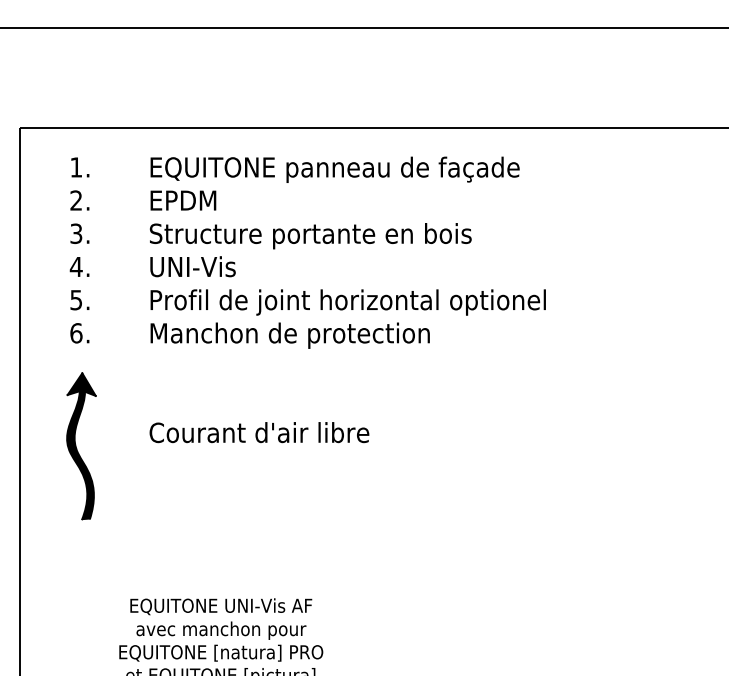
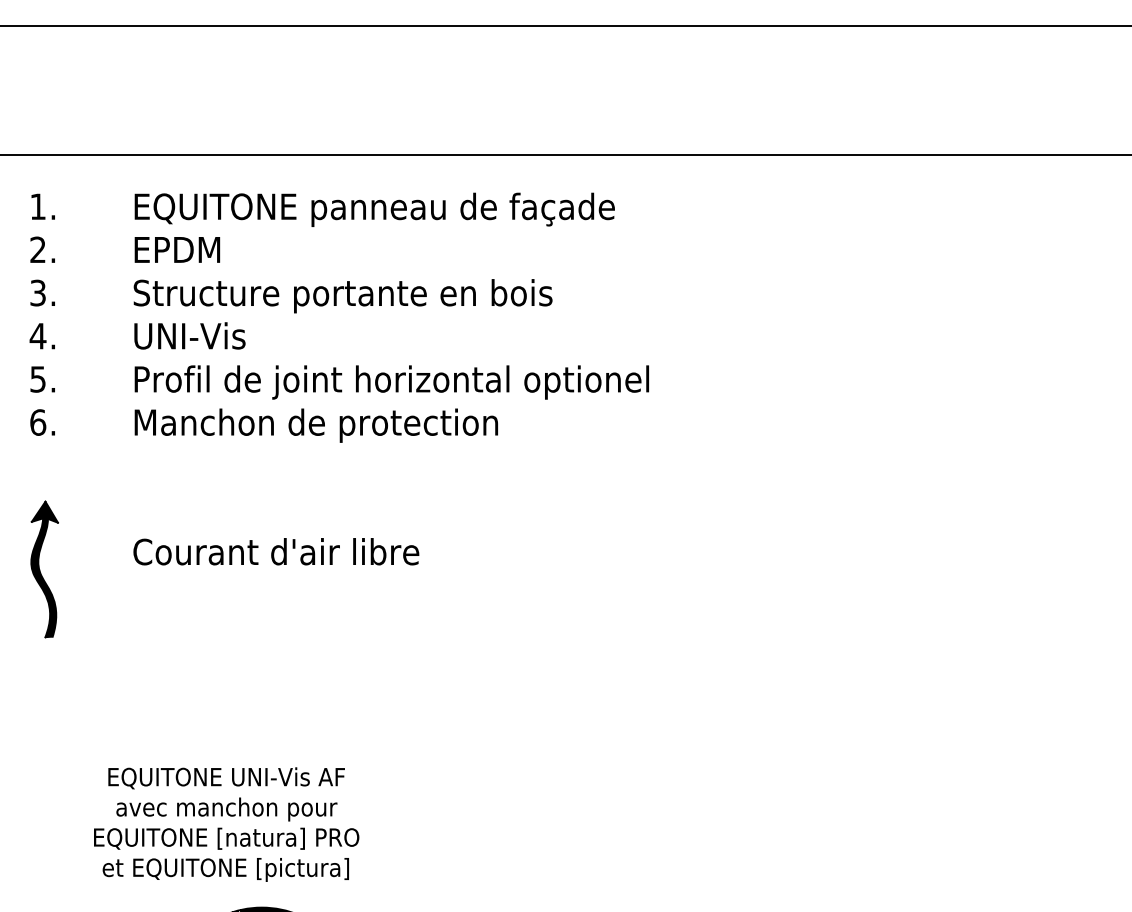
part: (81, 446) -> (44, 569), size x0.71

